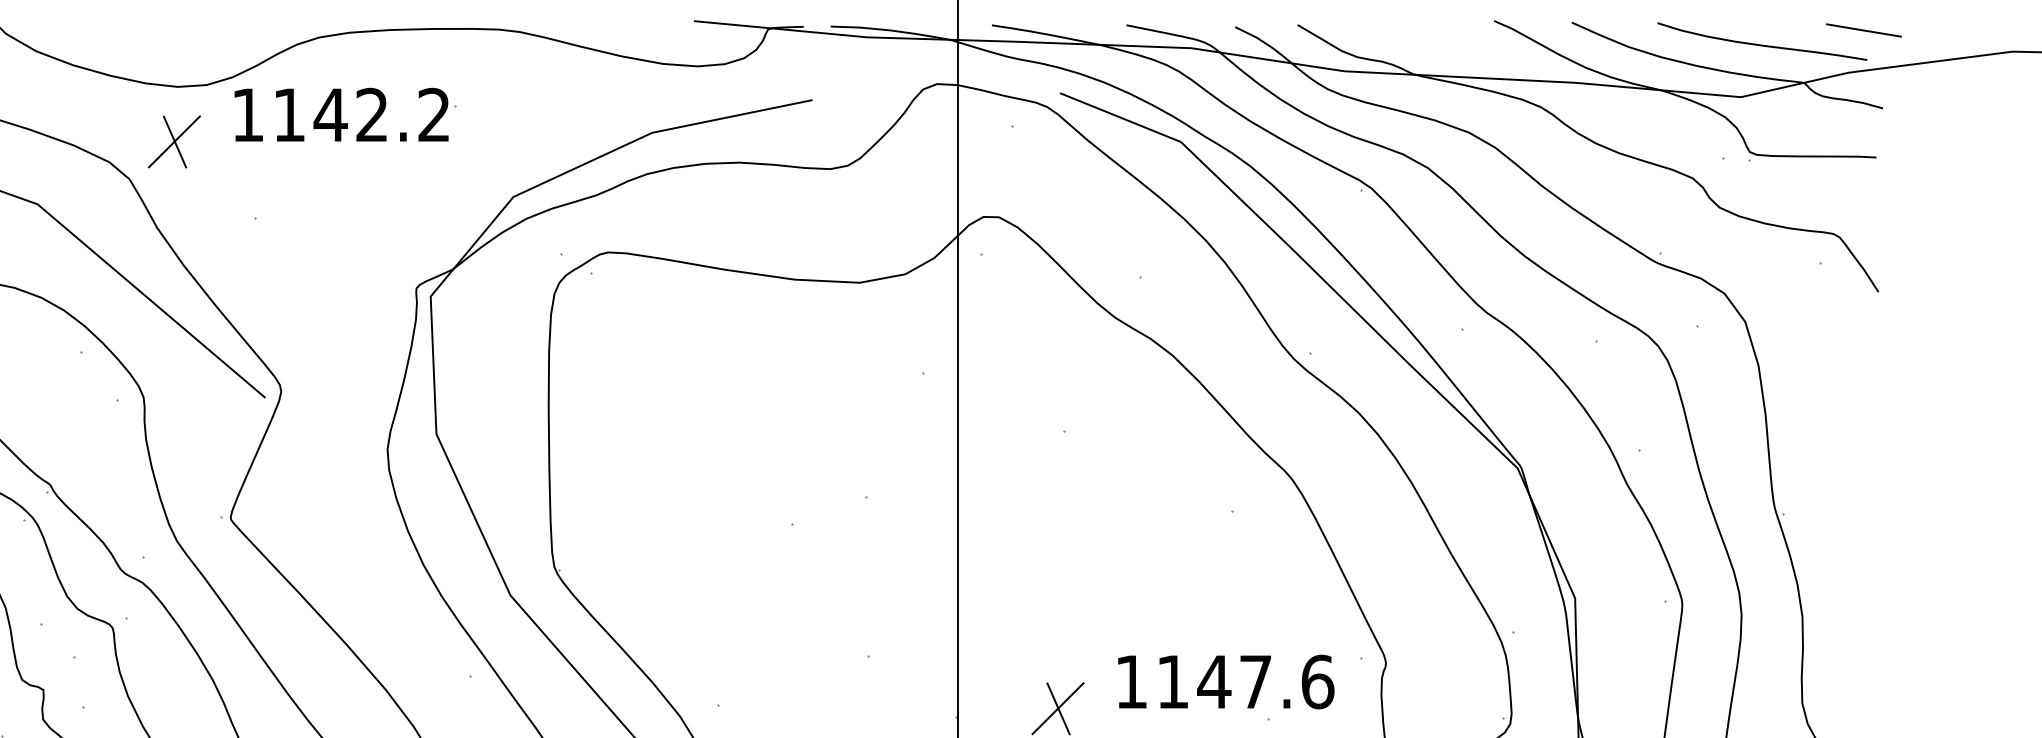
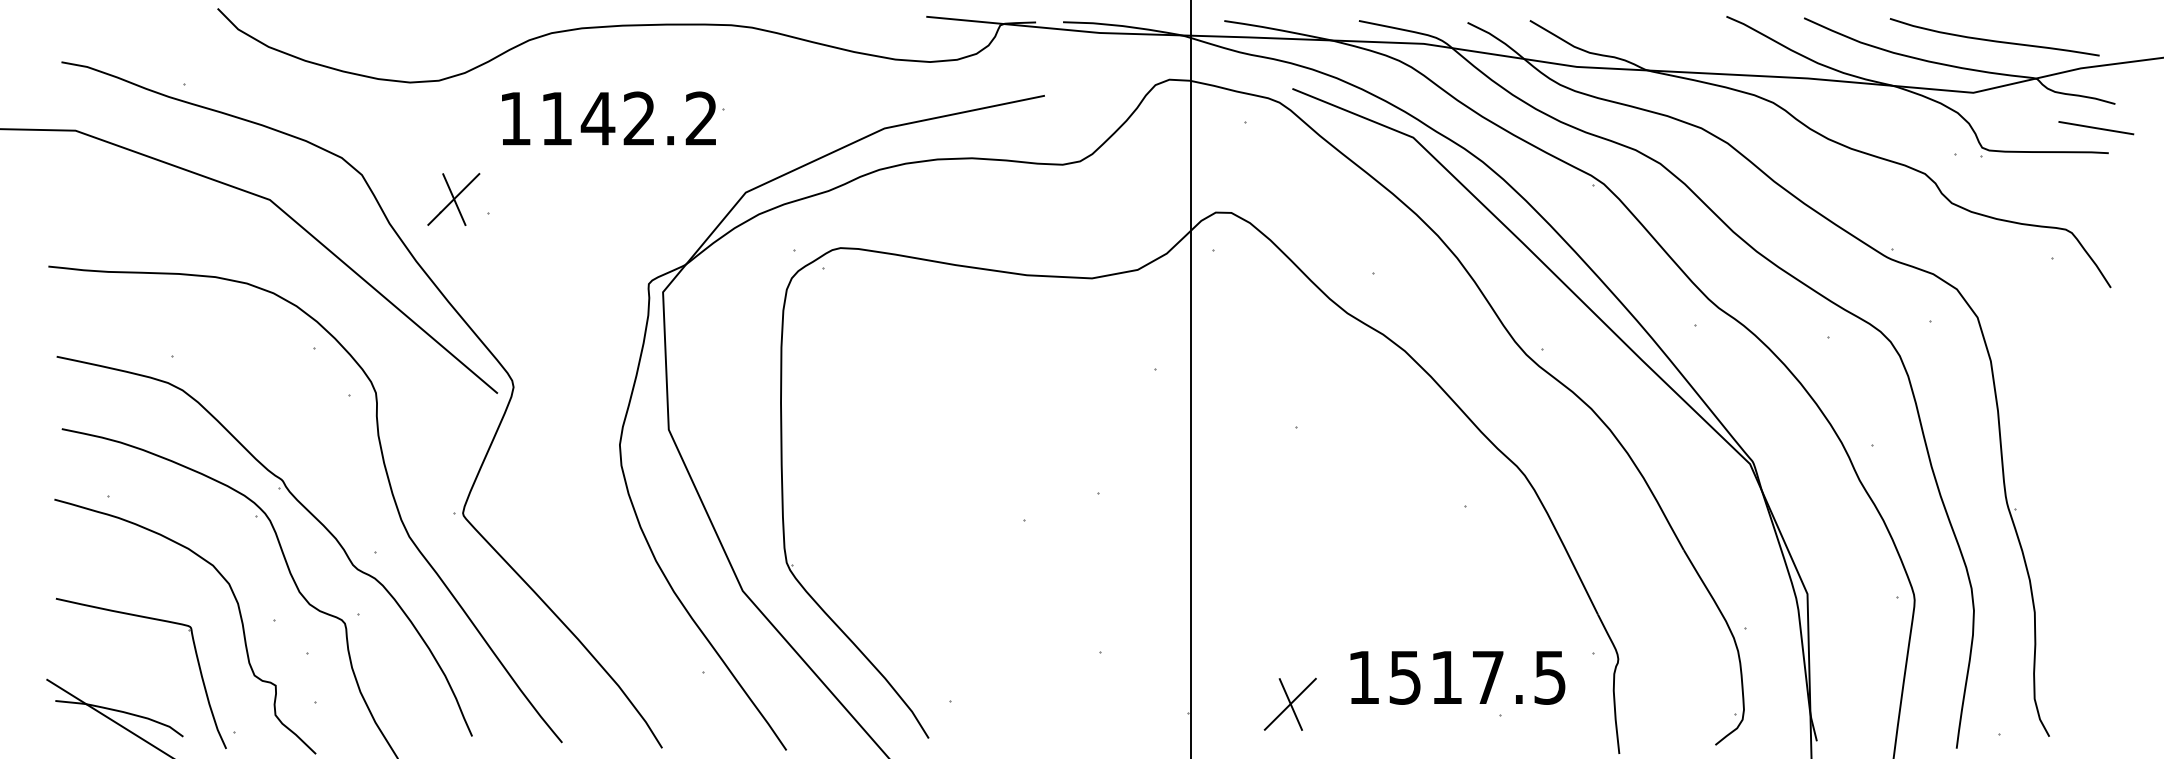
line: (1864, 30) -> (2096, 128), moved
part: (346, 114) -> (613, 118), moved
part: (174, 141) -> (453, 199), moved
text: (1245, 681) -> (1477, 677), 1147.6 -> 1517.5

